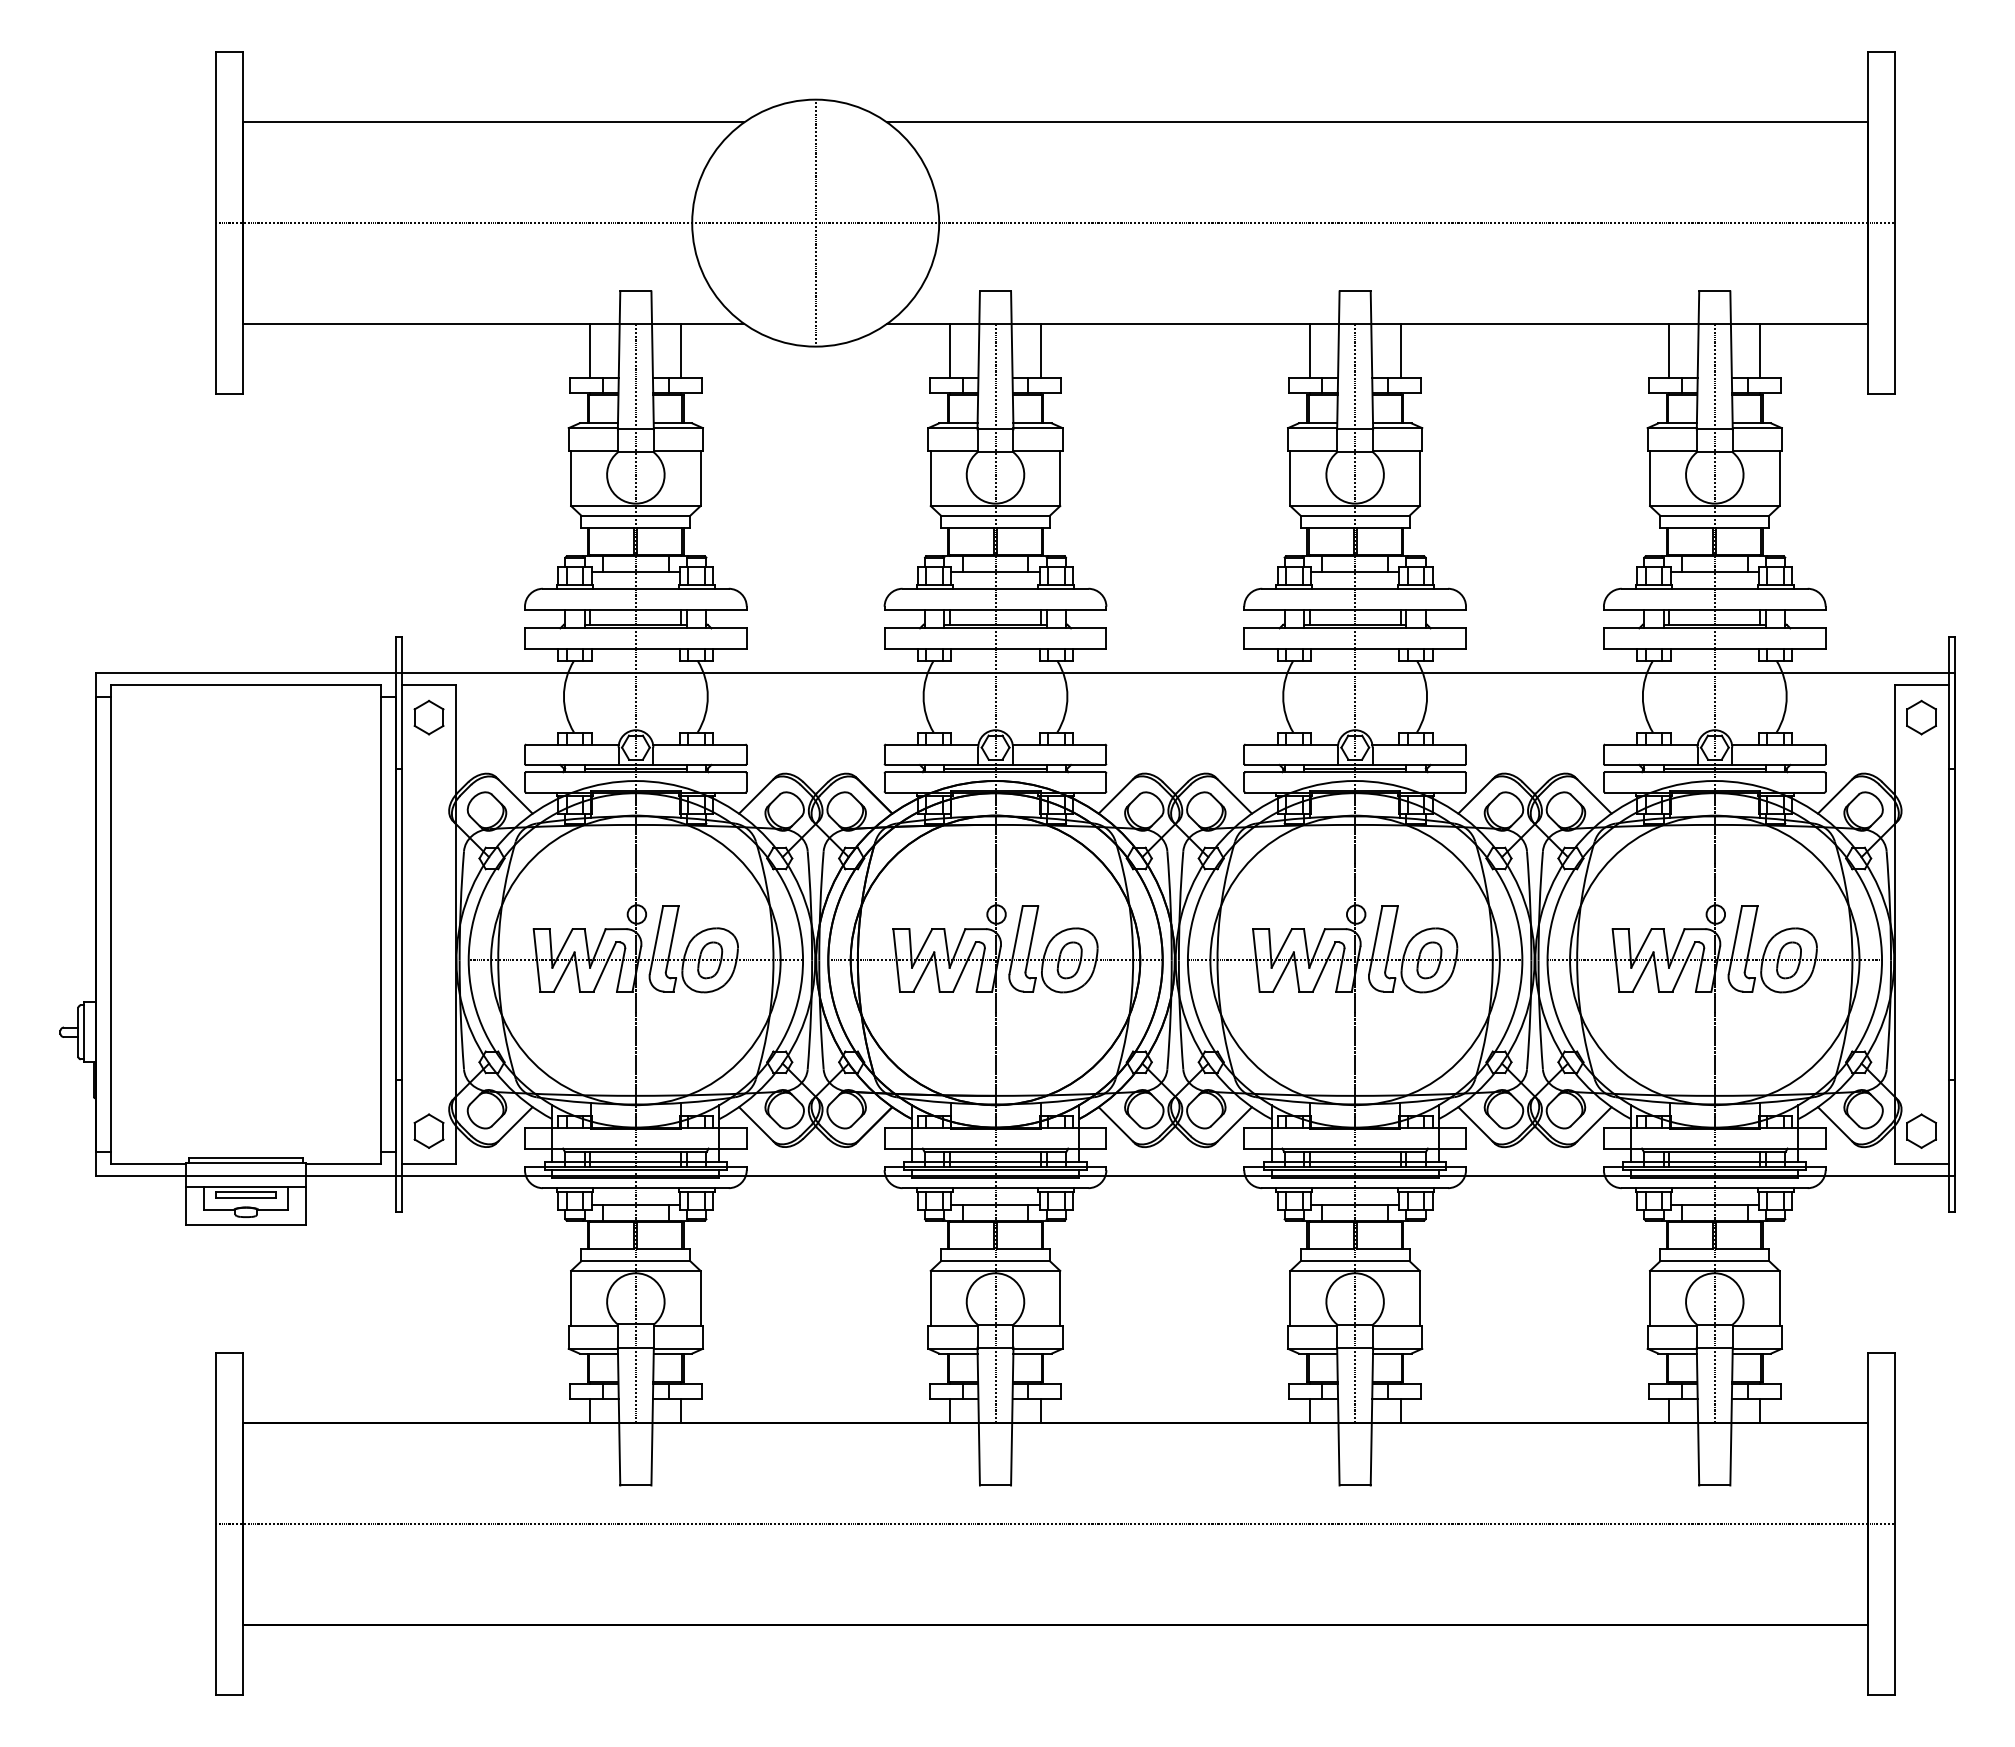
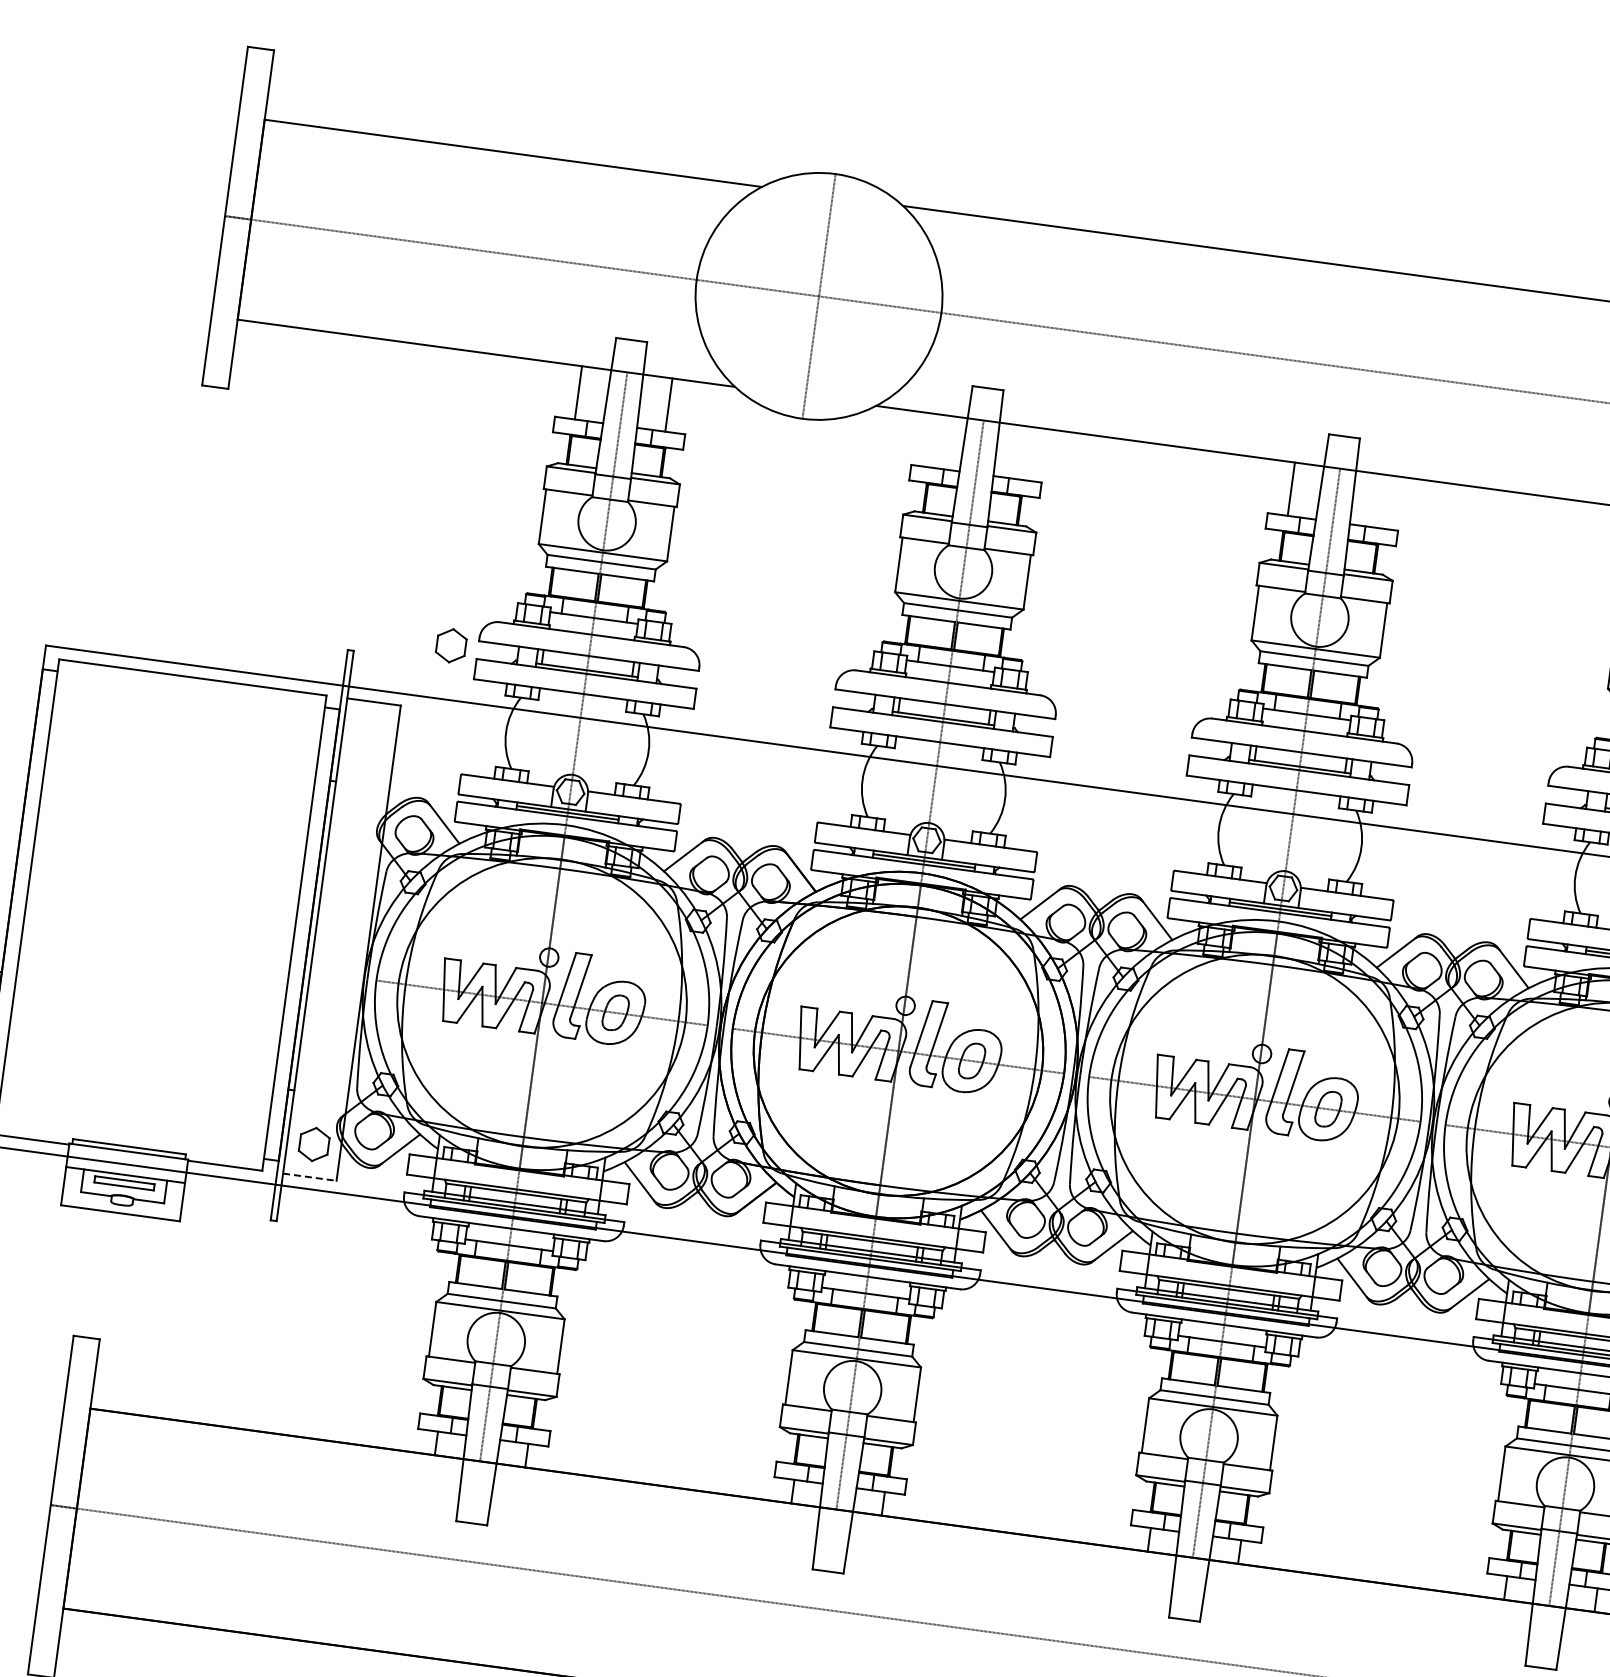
line: (949, 350) -> (934, 440), removed
line: (1041, 350) -> (1025, 452), removed
line: (1400, 350) -> (1381, 500), removed
part: (428, 717) -> (450, 645), moved
line: (429, 1164) -> (310, 1177), solid -> dashed

